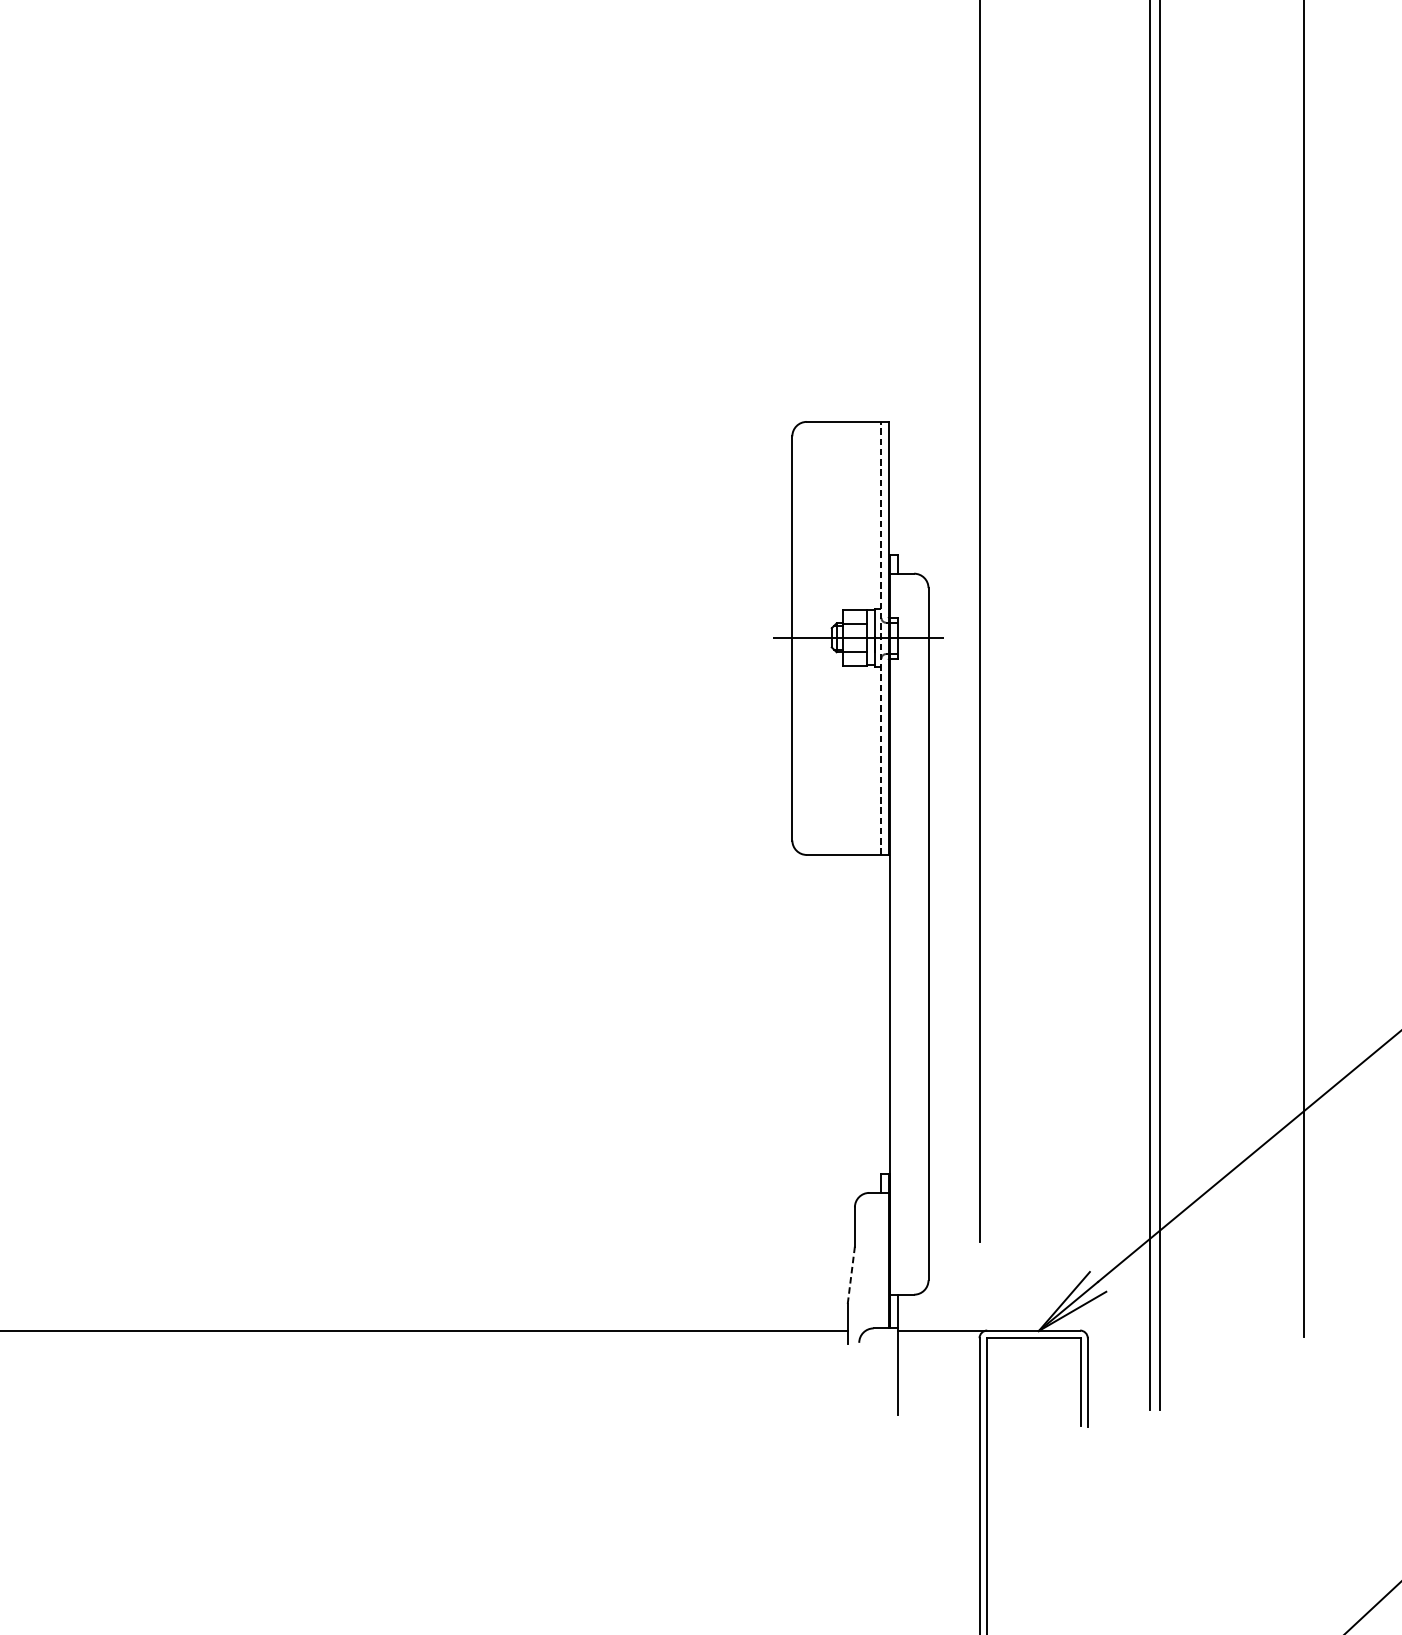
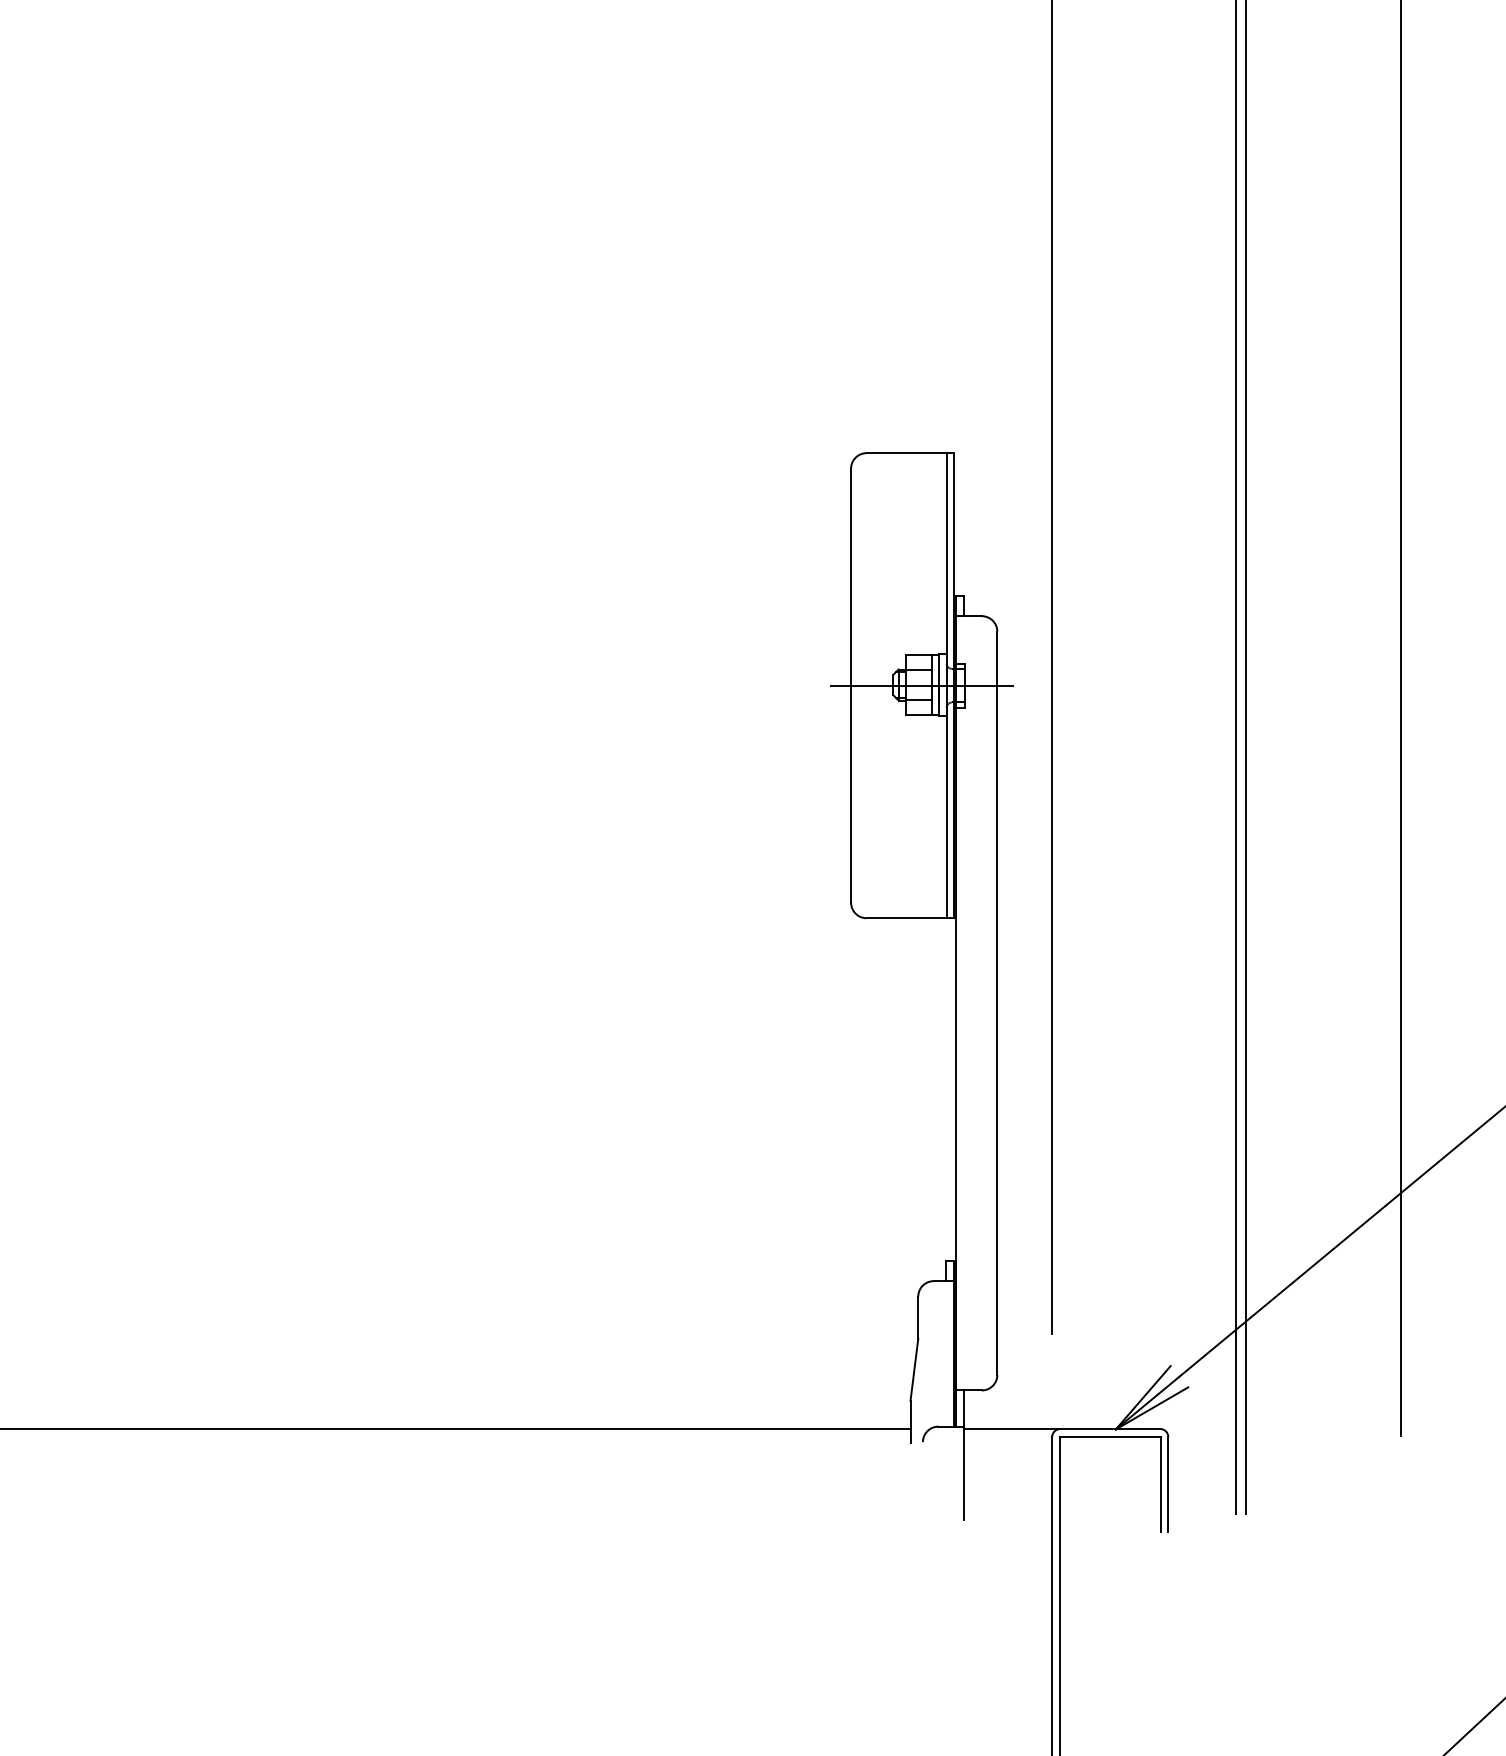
line: (881, 638) -> (946, 685), dashed -> solid
line: (851, 1276) -> (914, 1370), dashed -> solid

